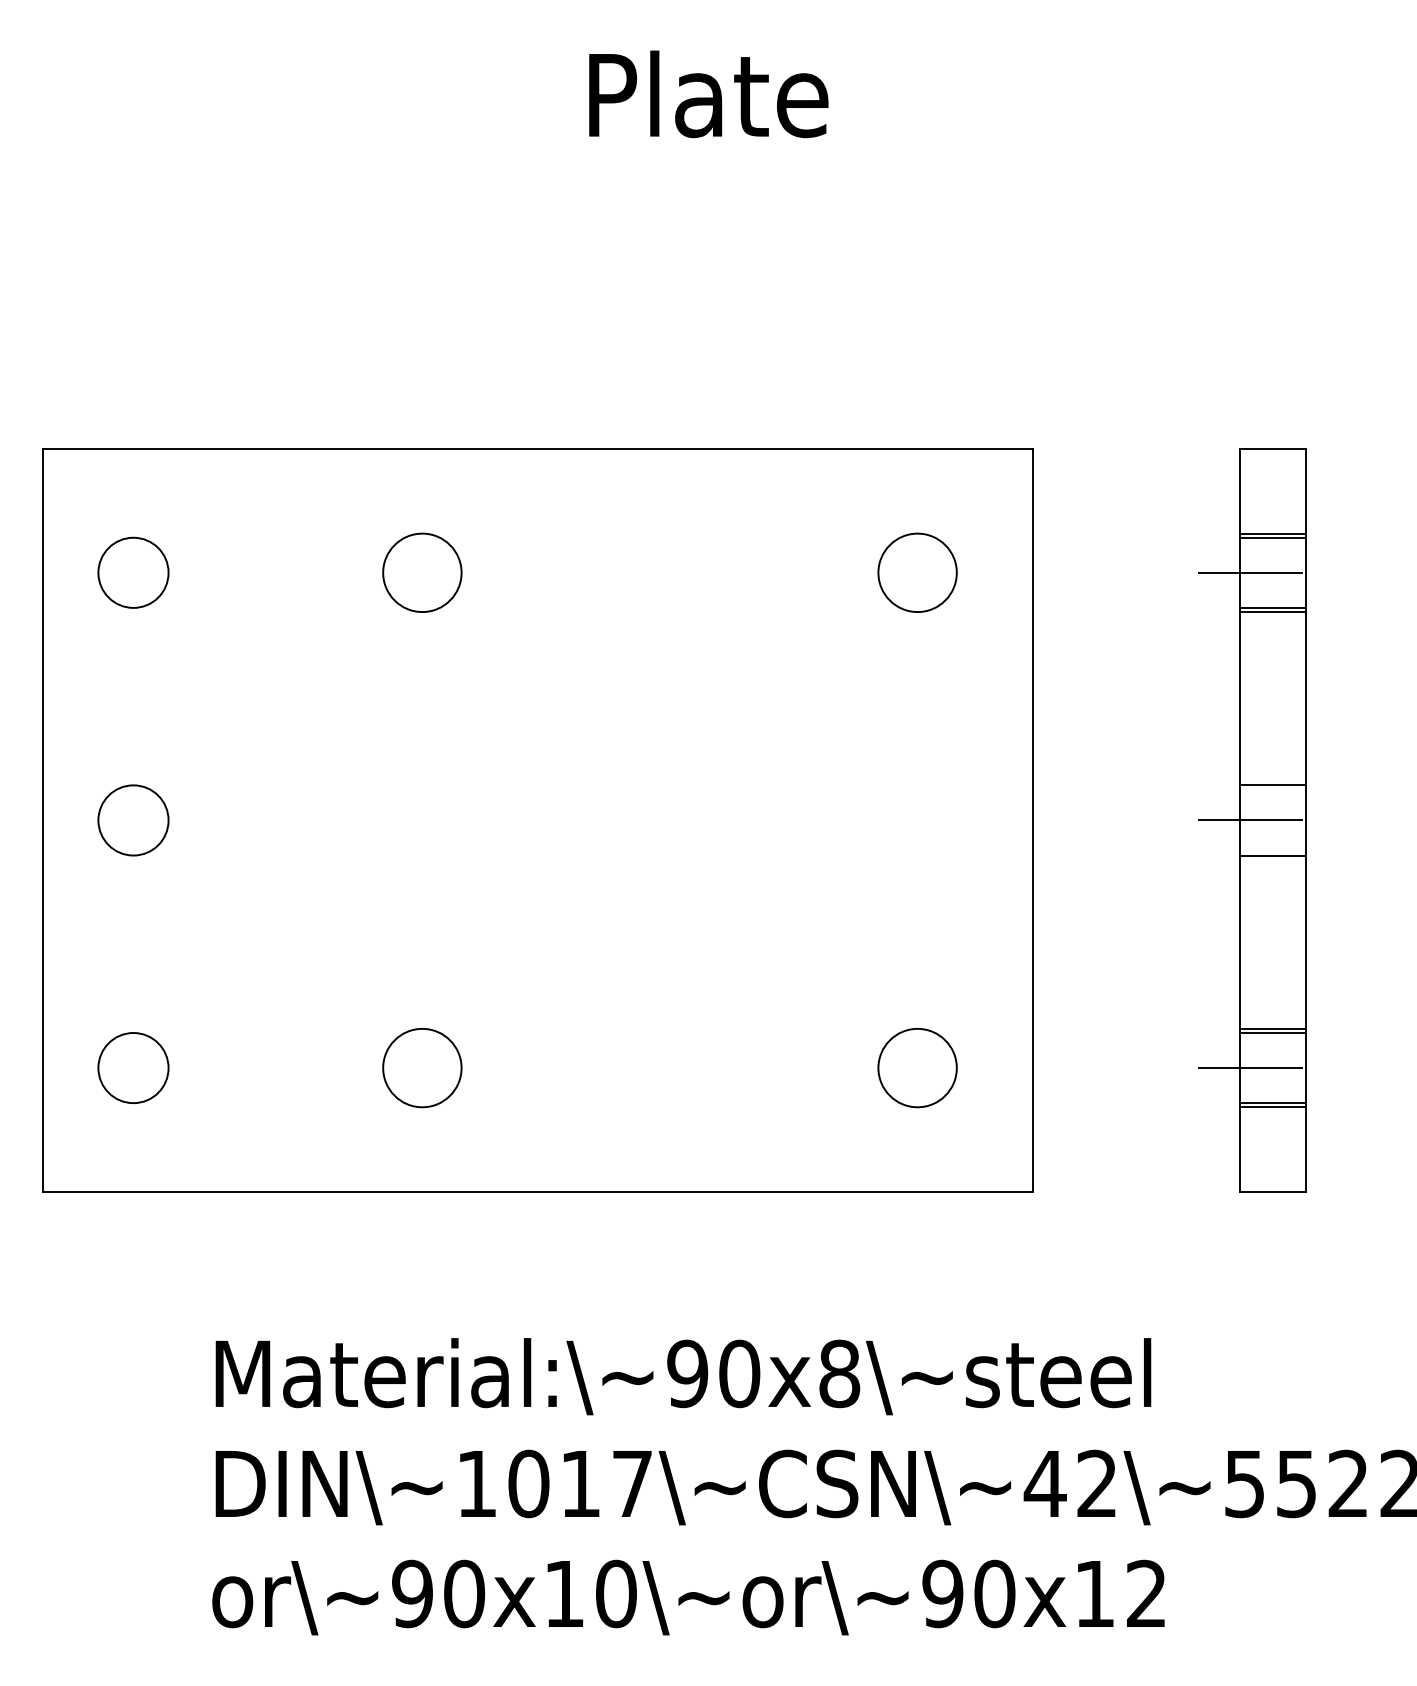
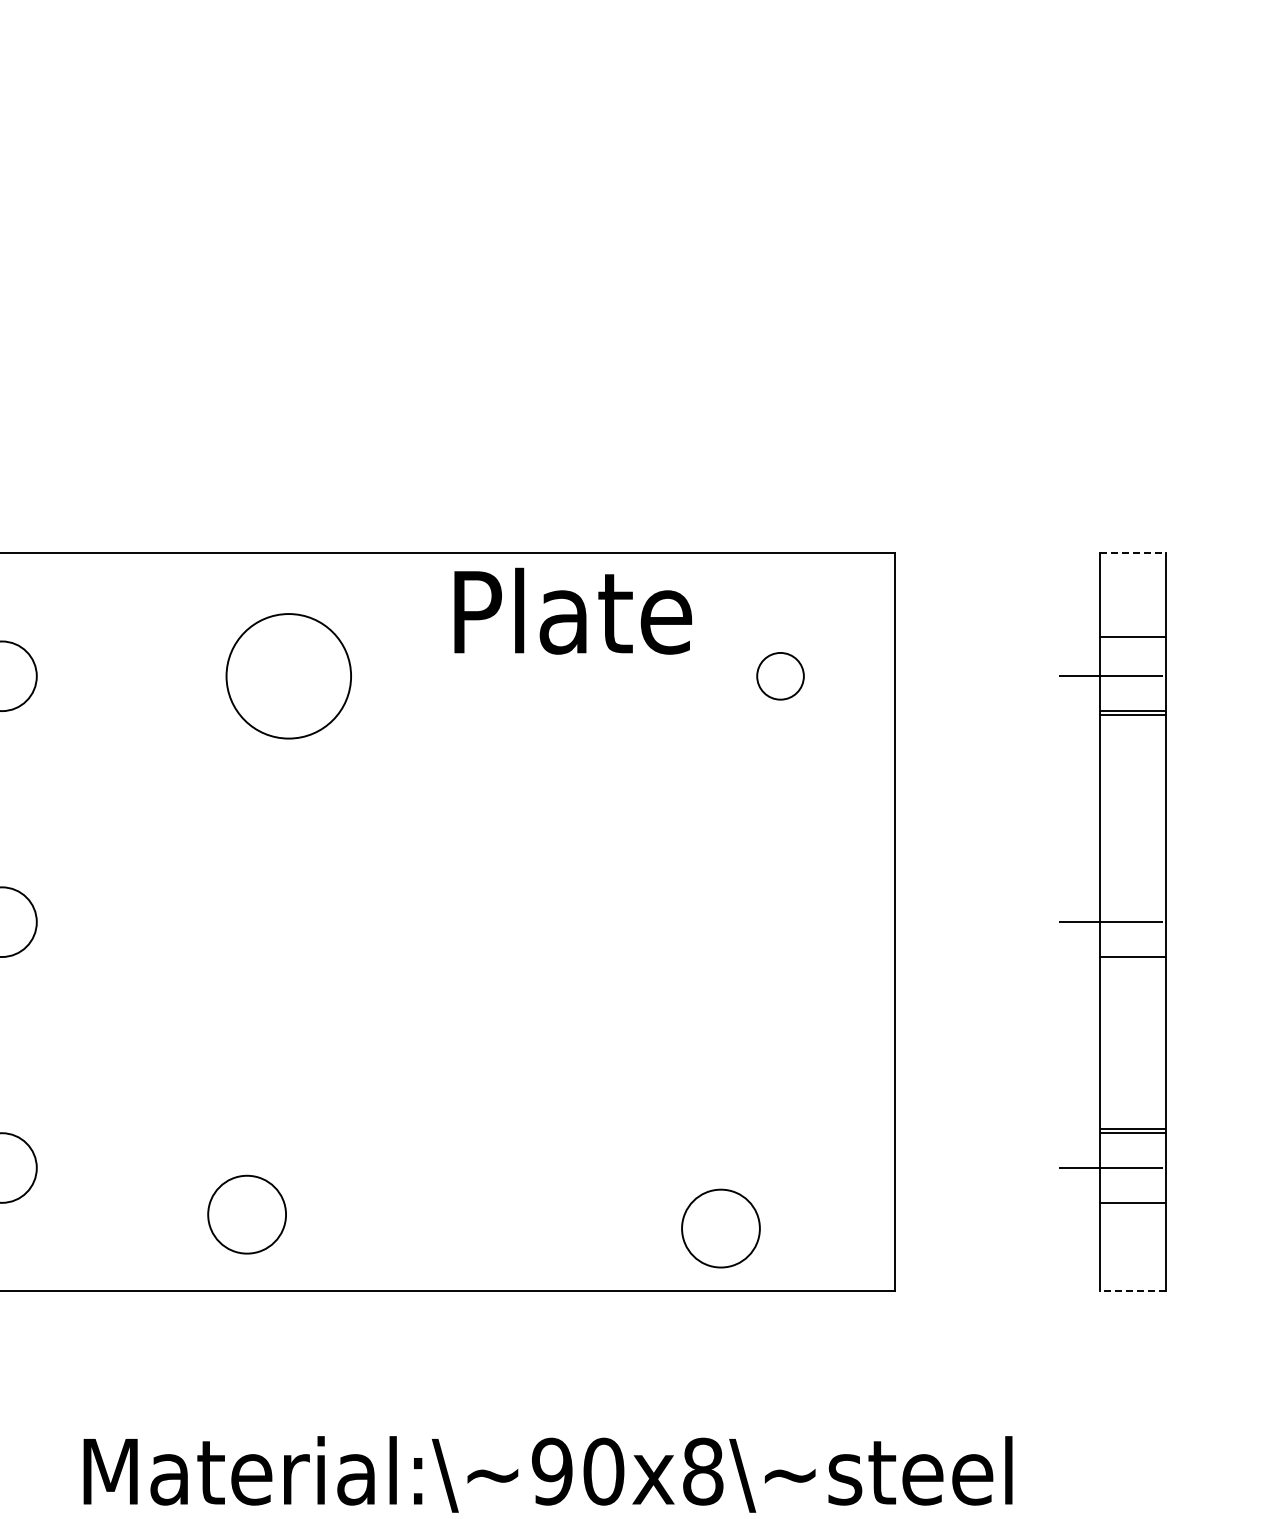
text: (708, 94) -> (572, 611), moved
line: (1273, 449) -> (1133, 553), solid -> dashed
line: (1272, 537) -> (1132, 641), removed
circle: (422, 572) -> (288, 675), size x1.6
circle: (917, 572) -> (780, 675), size x0.6
line: (1272, 785) -> (1132, 887), removed
circle: (422, 1068) -> (247, 1215), moved
circle: (917, 1068) -> (720, 1229), moved
line: (1272, 1107) -> (1132, 1207), removed
line: (1272, 1191) -> (1132, 1290), solid -> dashed

